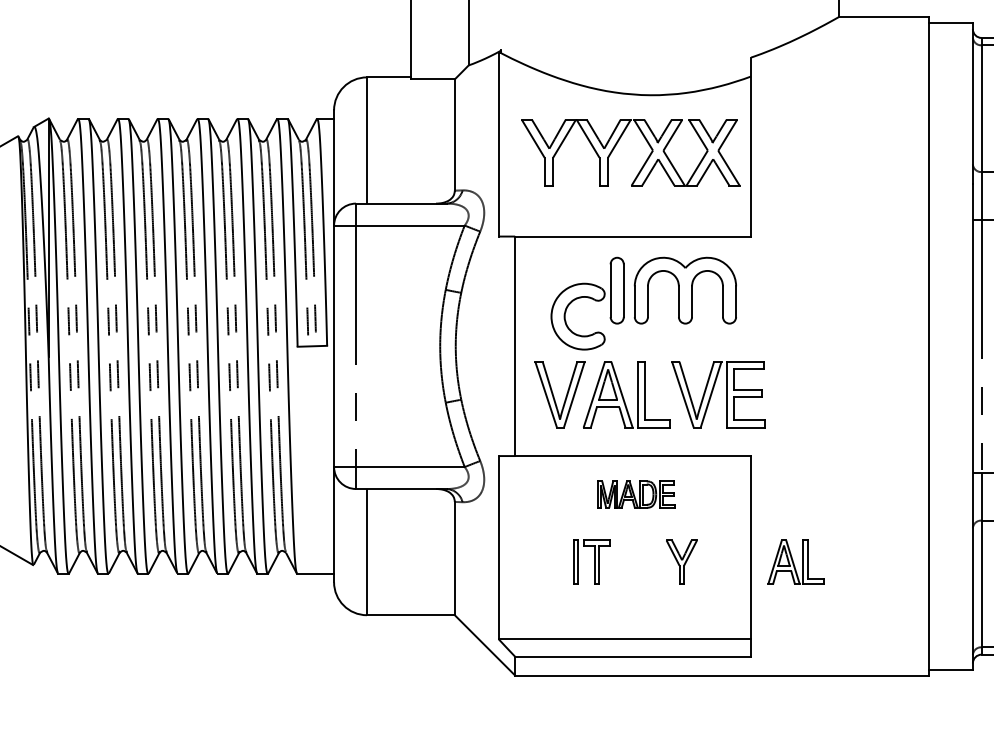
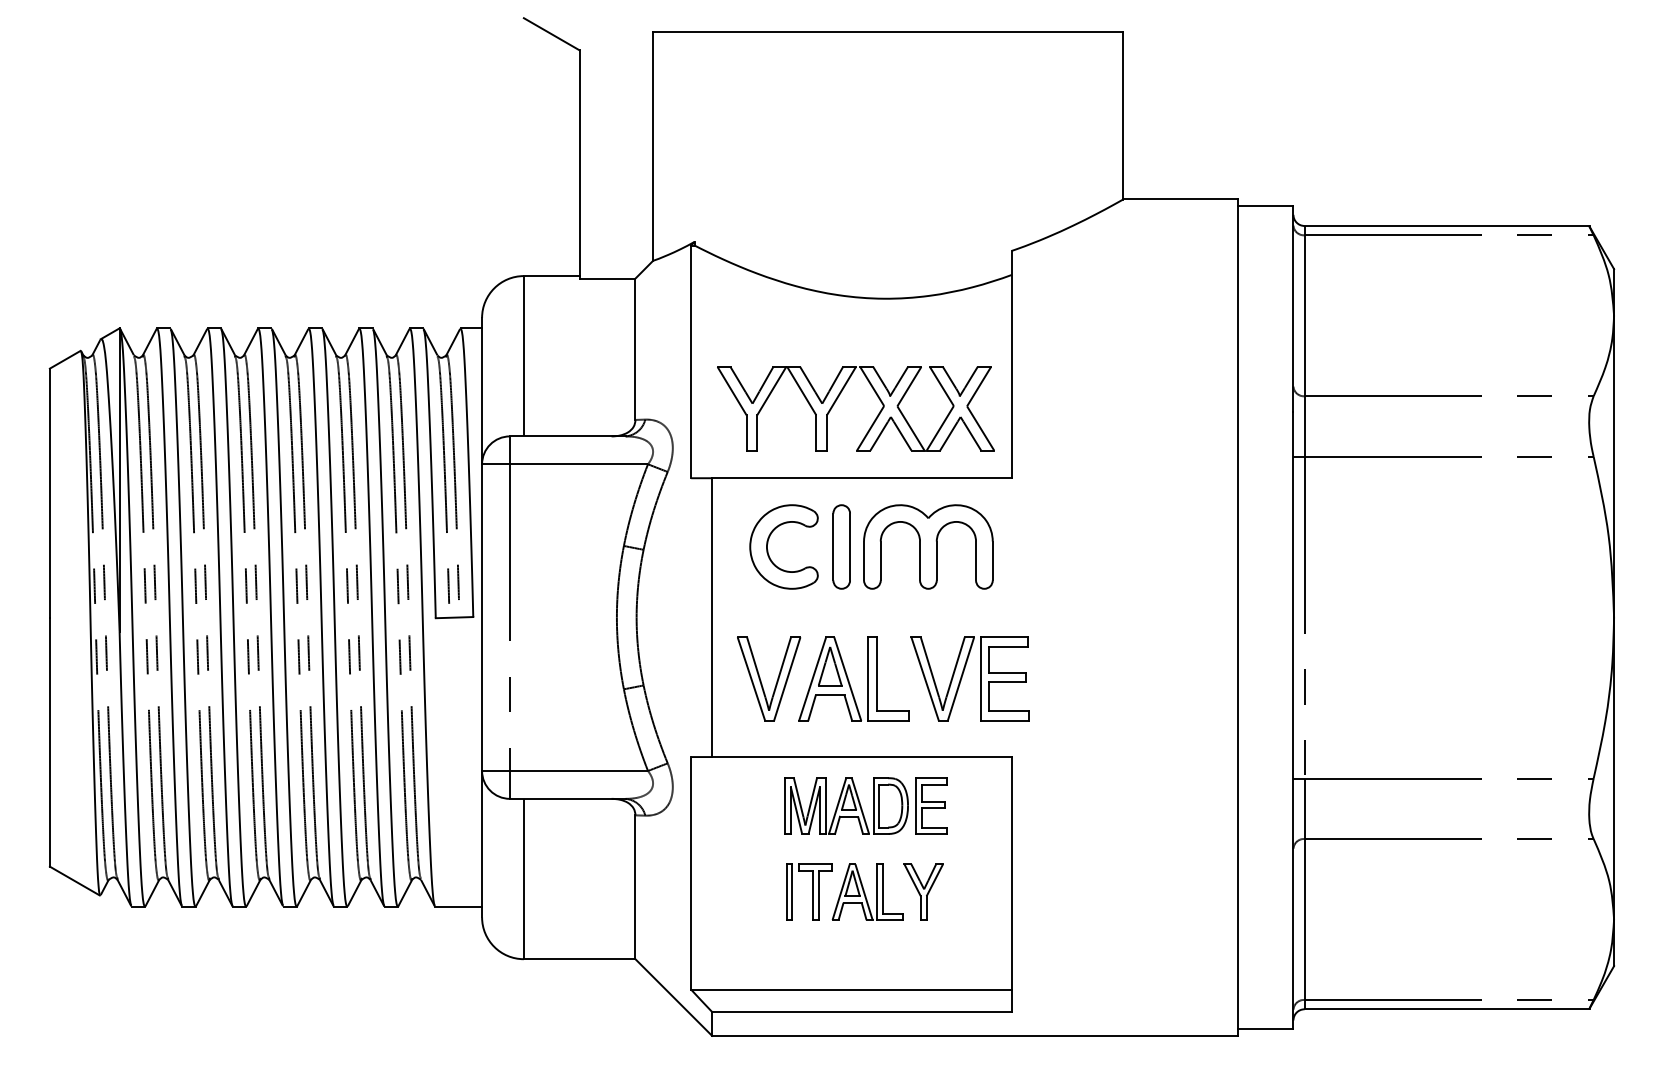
part: (617, 144) -> (838, 398), moved
part: (565, 313) -> (768, 543), moved
part: (635, 494) -> (865, 805), size x1.67
part: (795, 561) -> (867, 891), moved

